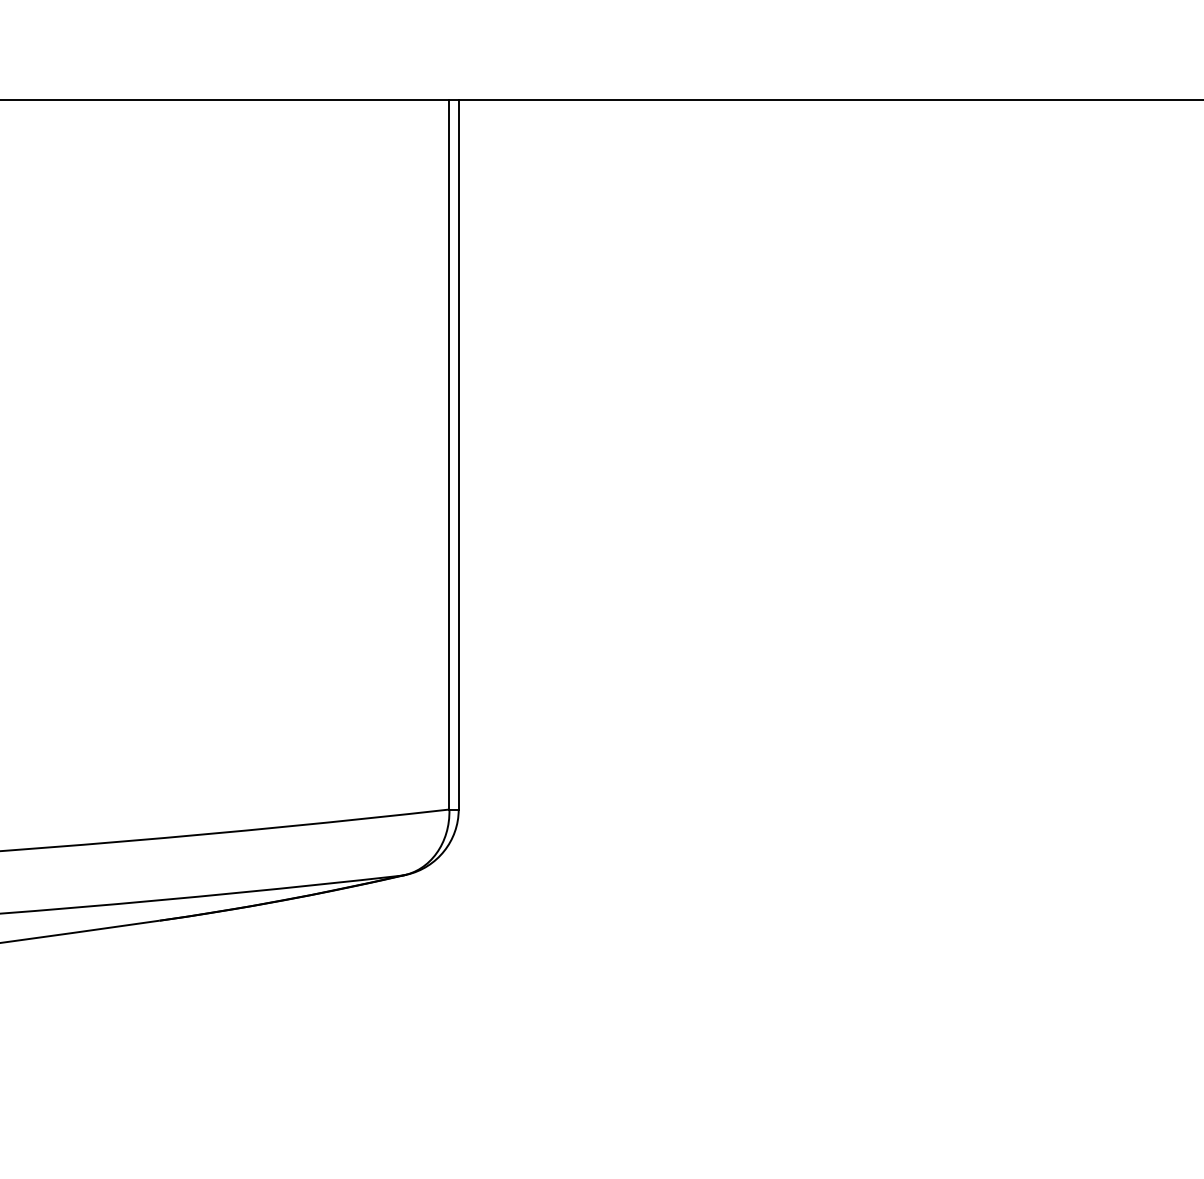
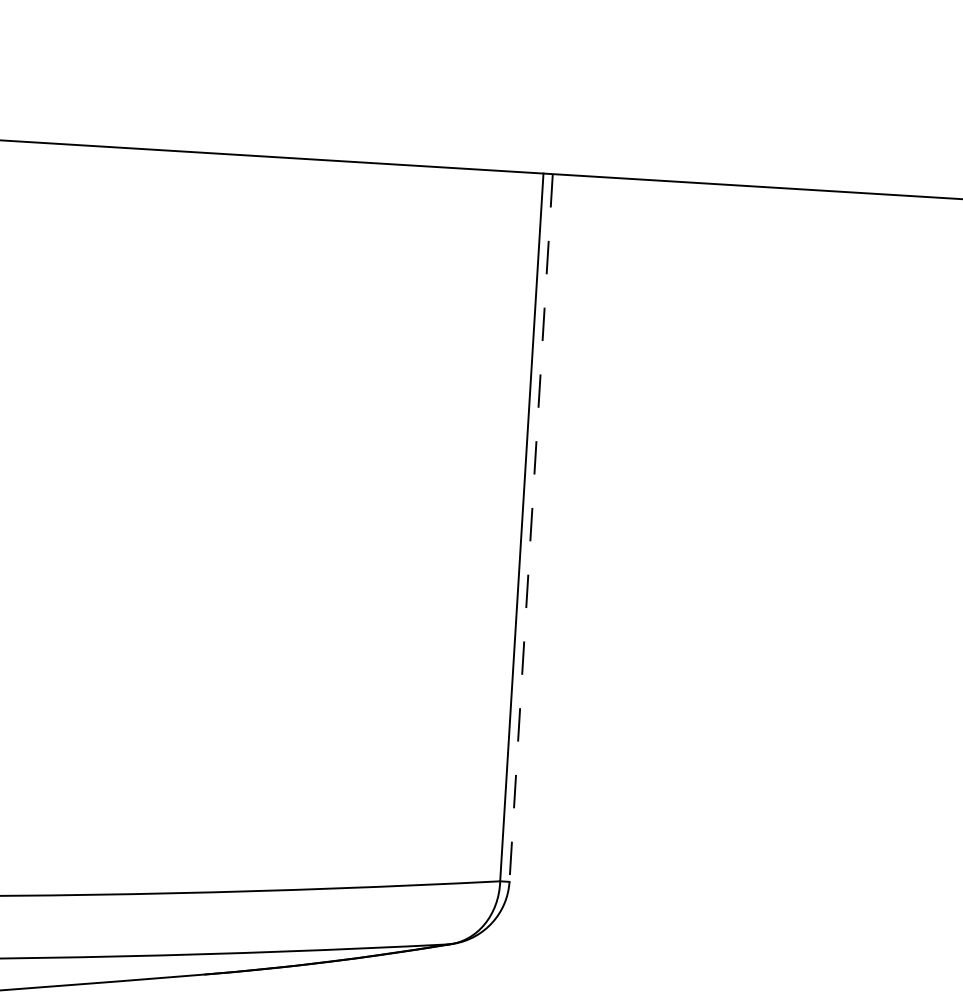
line: (458, 455) -> (530, 528), solid -> dashed

